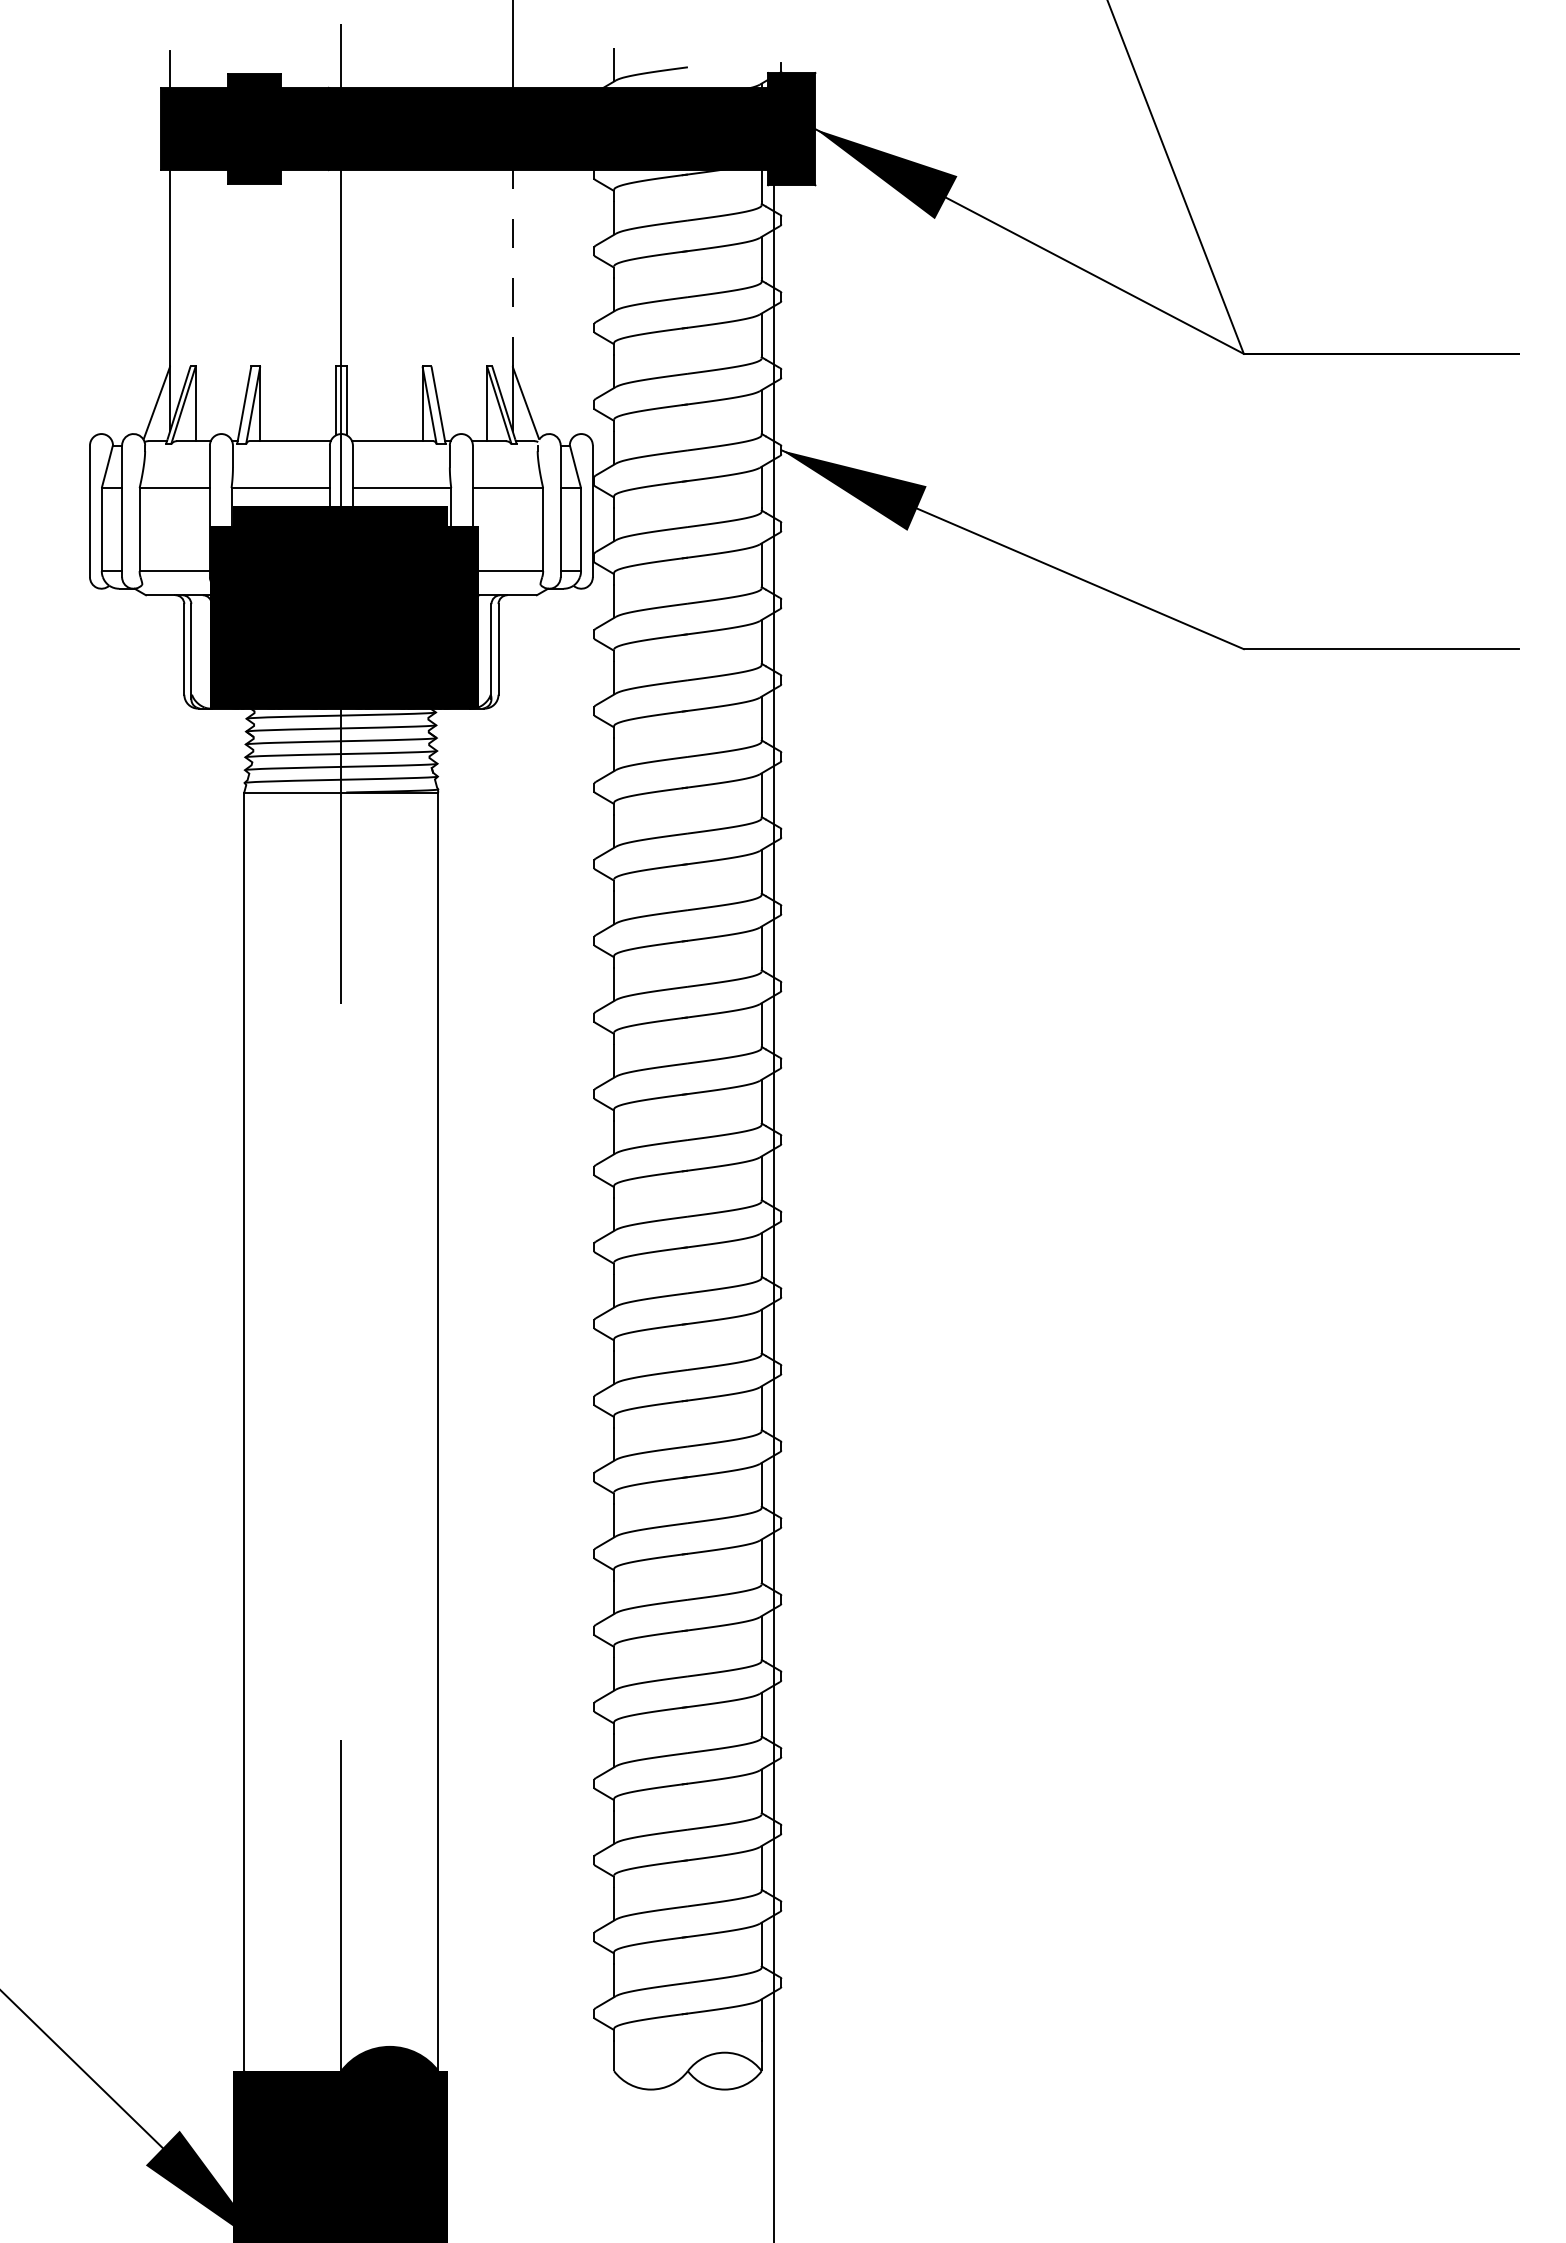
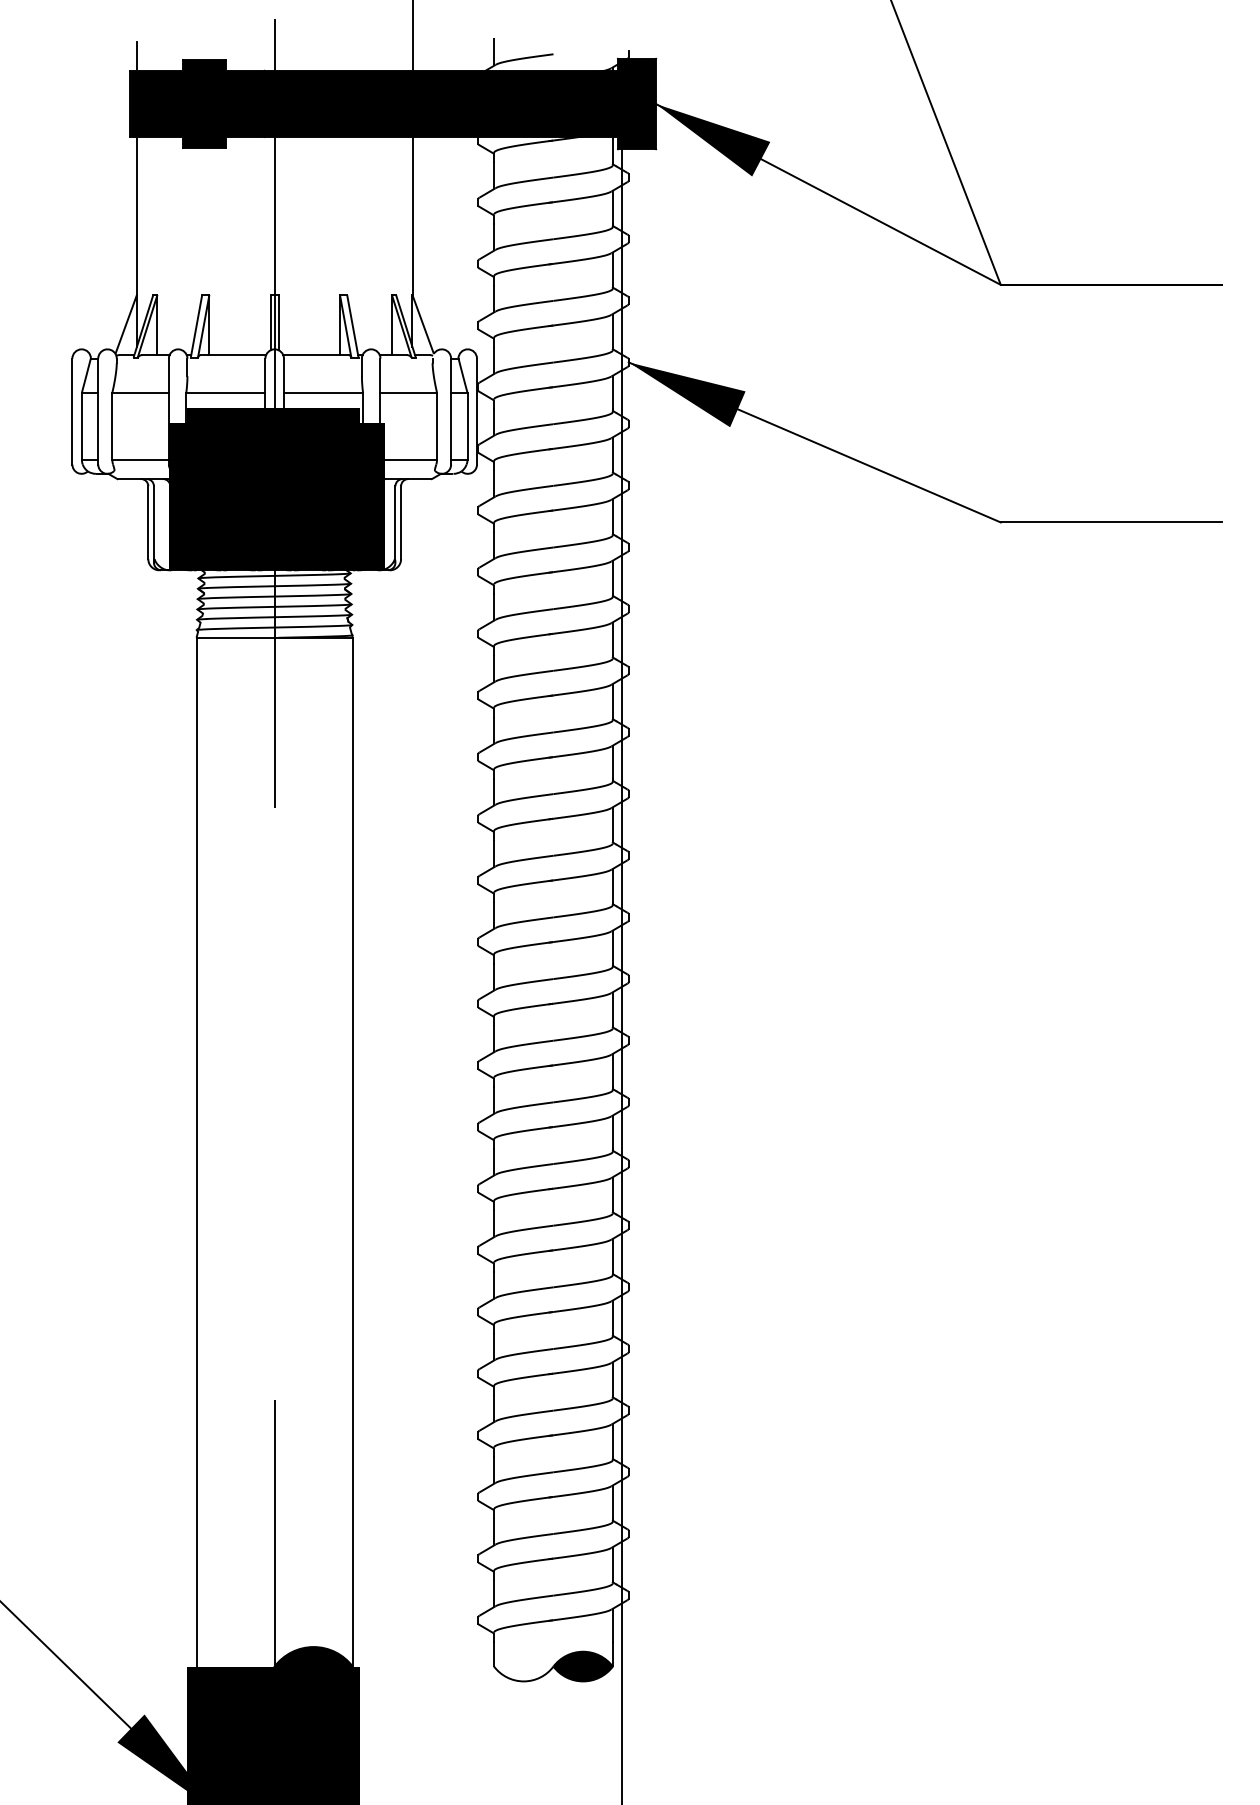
line: (512, 260) -> (412, 209), dashed -> solid
fill: (724, 2070) -> (582, 1666), added

